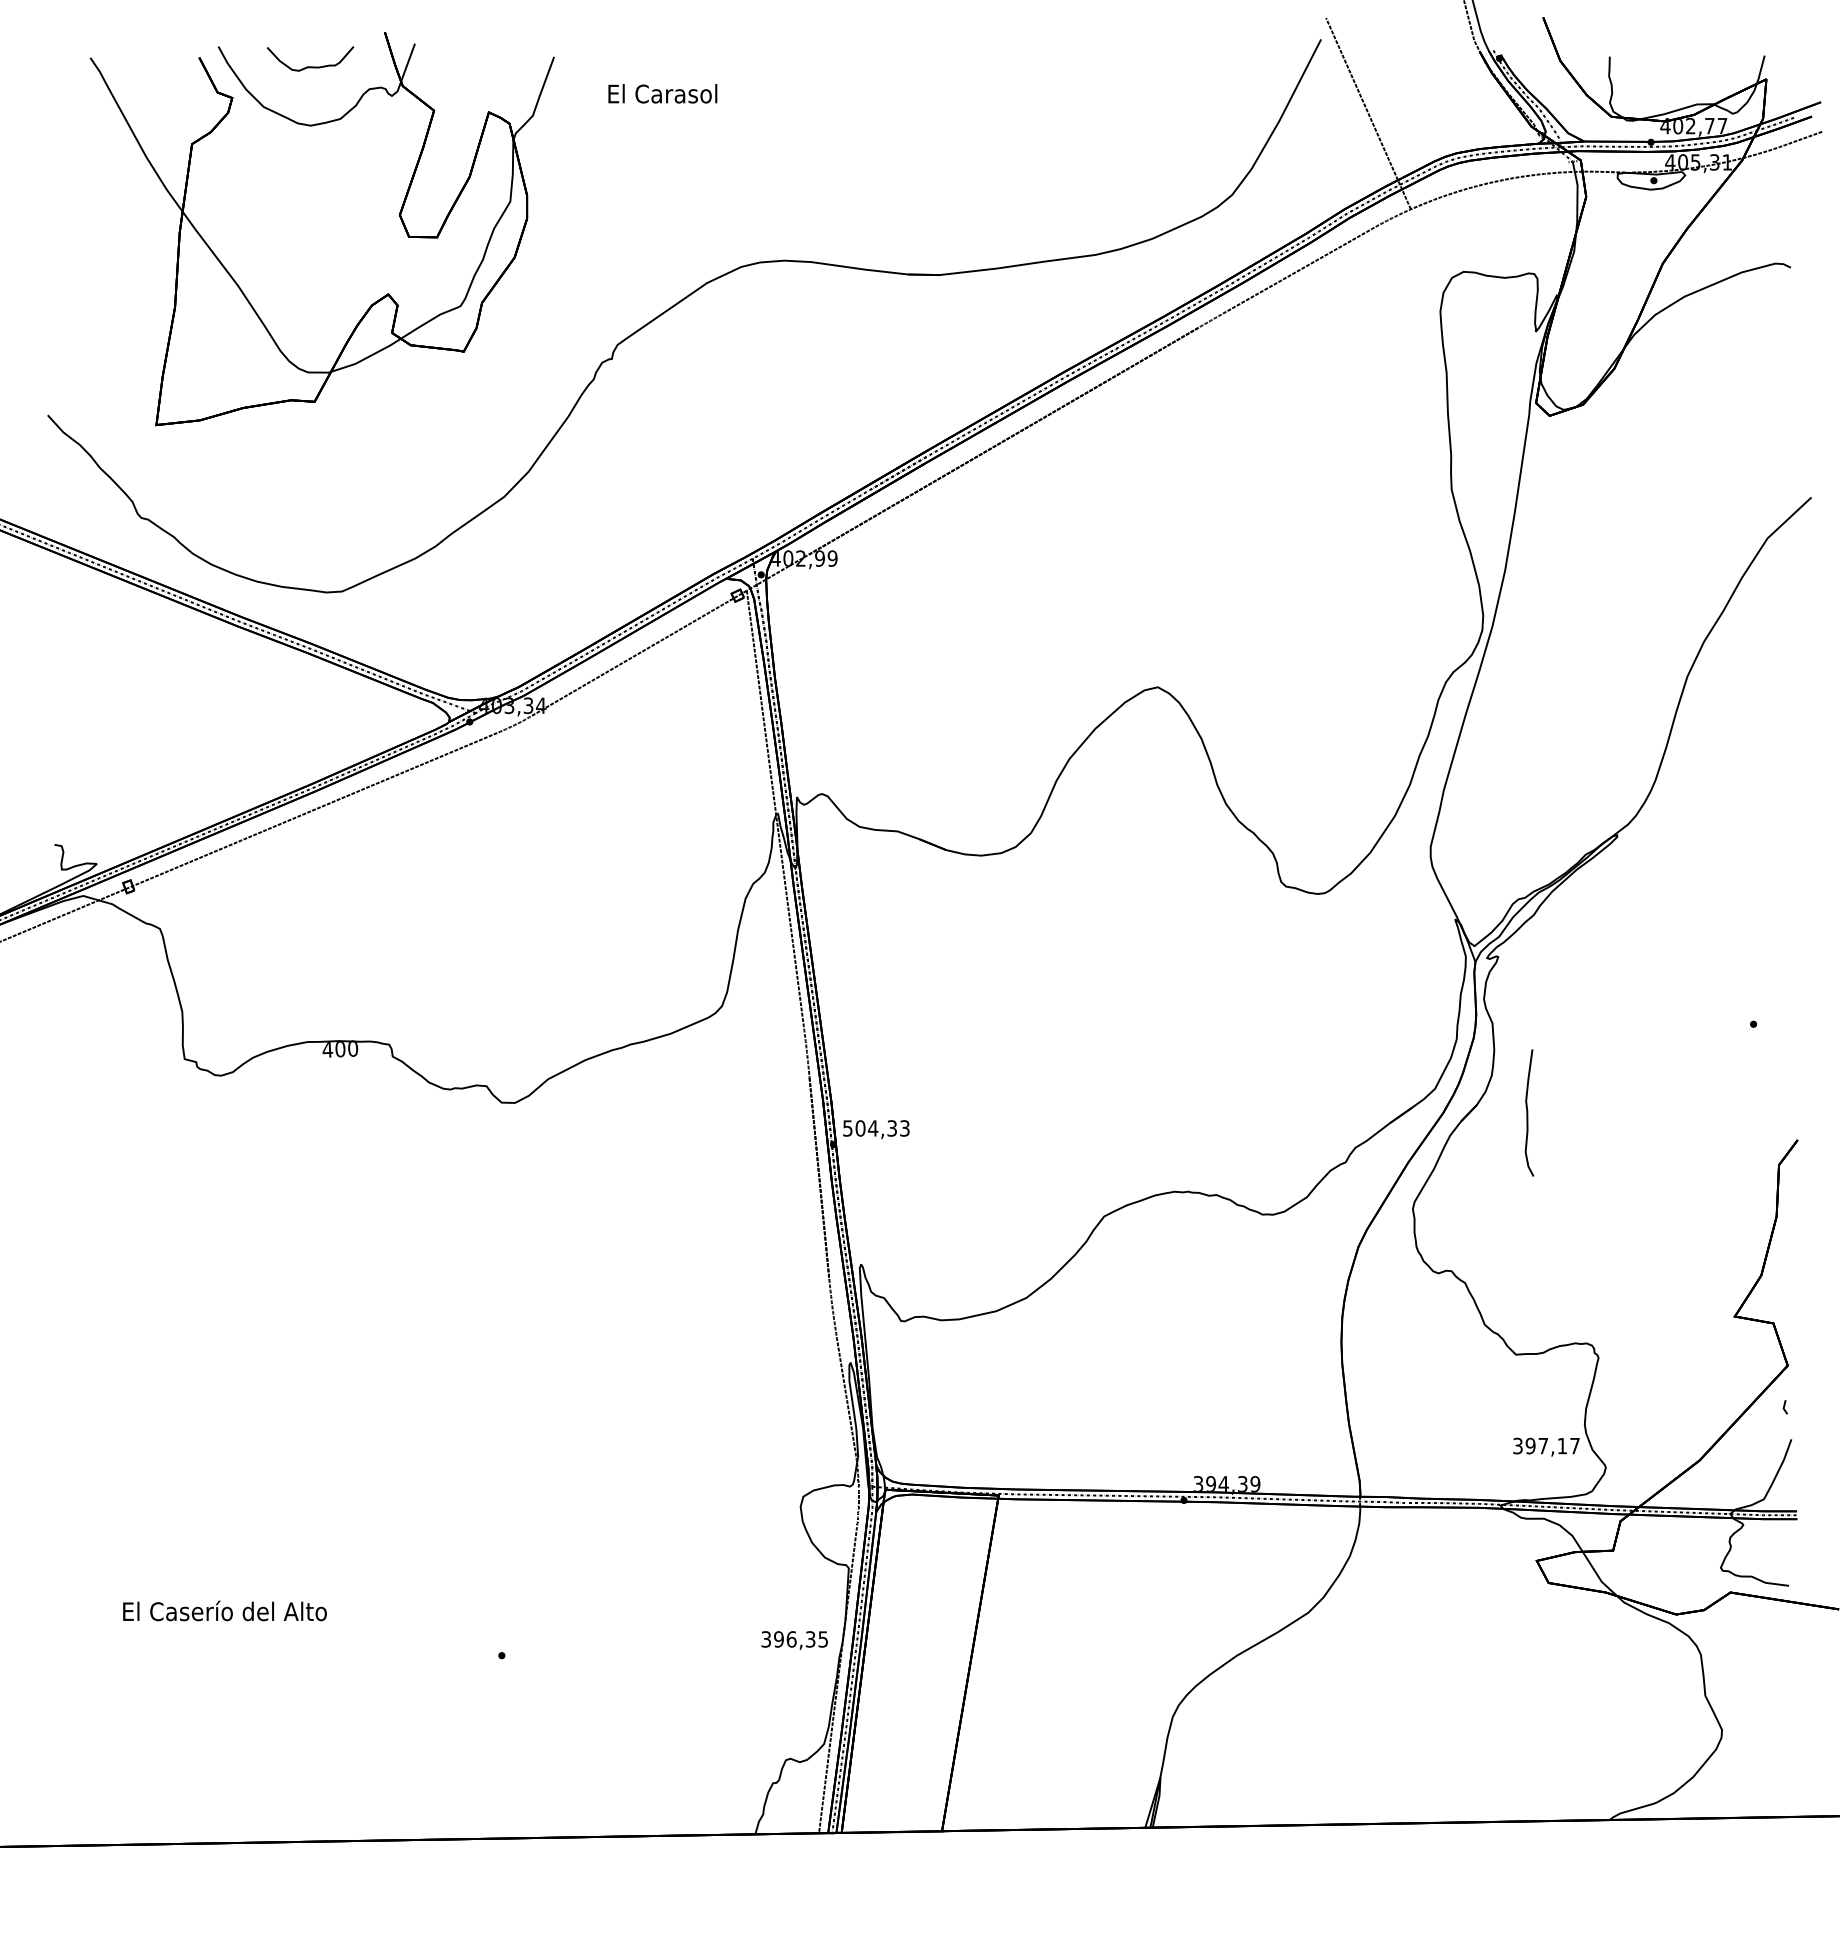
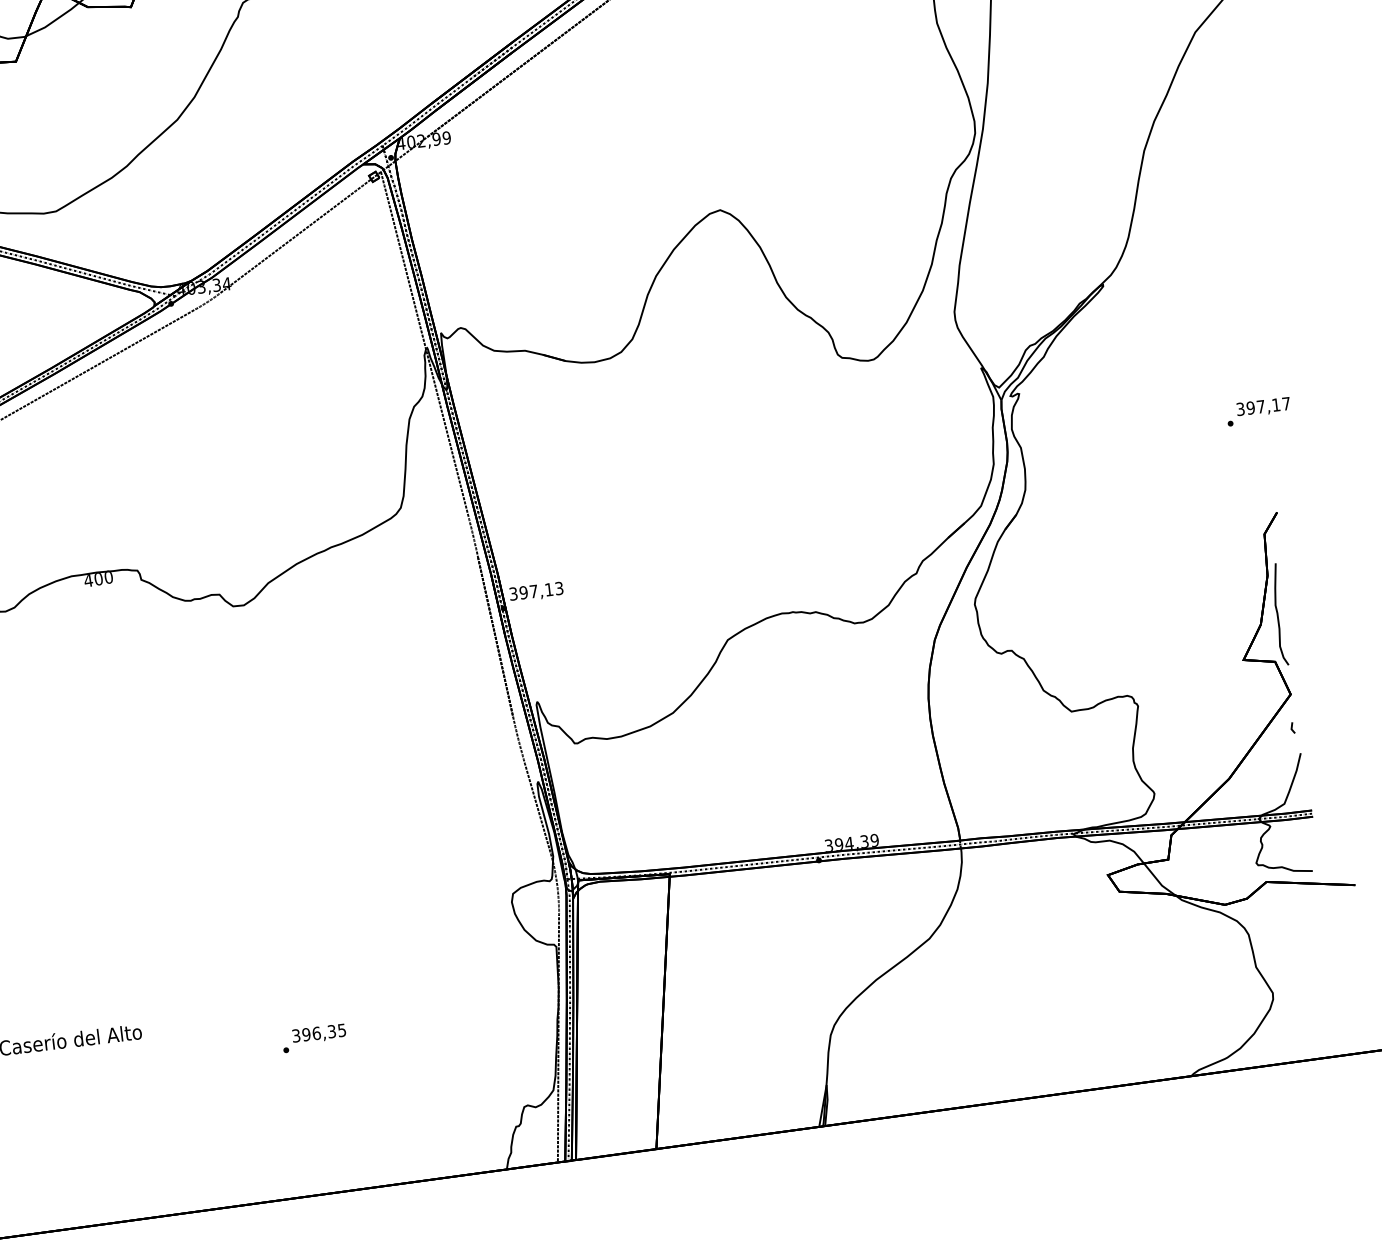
curve: (1528, 1112) -> (1278, 614), moved
text: (869, 1128) -> (530, 591), 504,33 -> 397,13
text: (1546, 1446) -> (1263, 406), moved
text: (794, 1640) -> (319, 1034), moved

